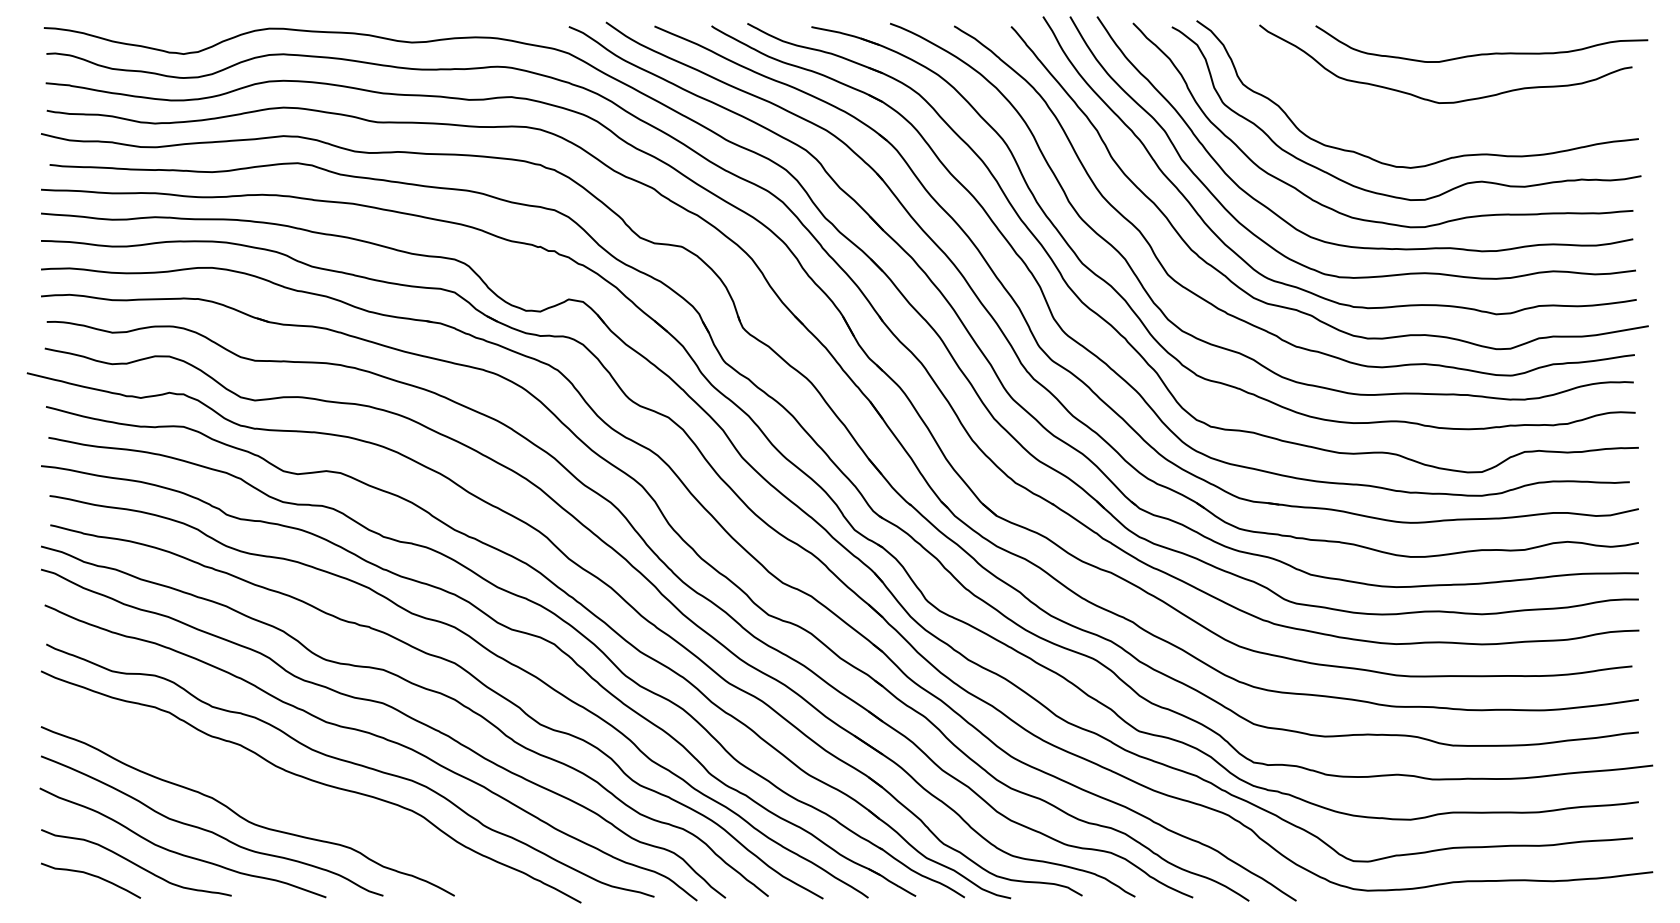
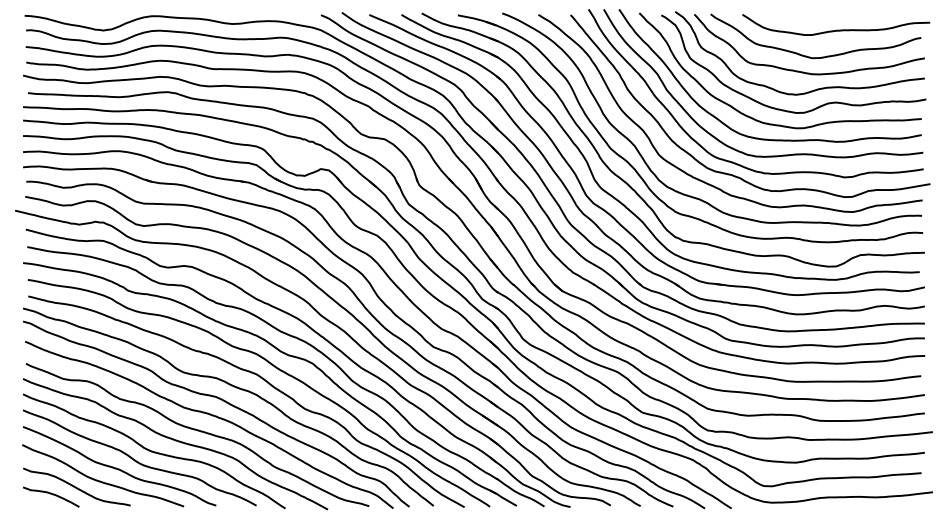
curve: (1423, 126) -> (803, 71), added
curve: (273, 799) -> (154, 451), added

